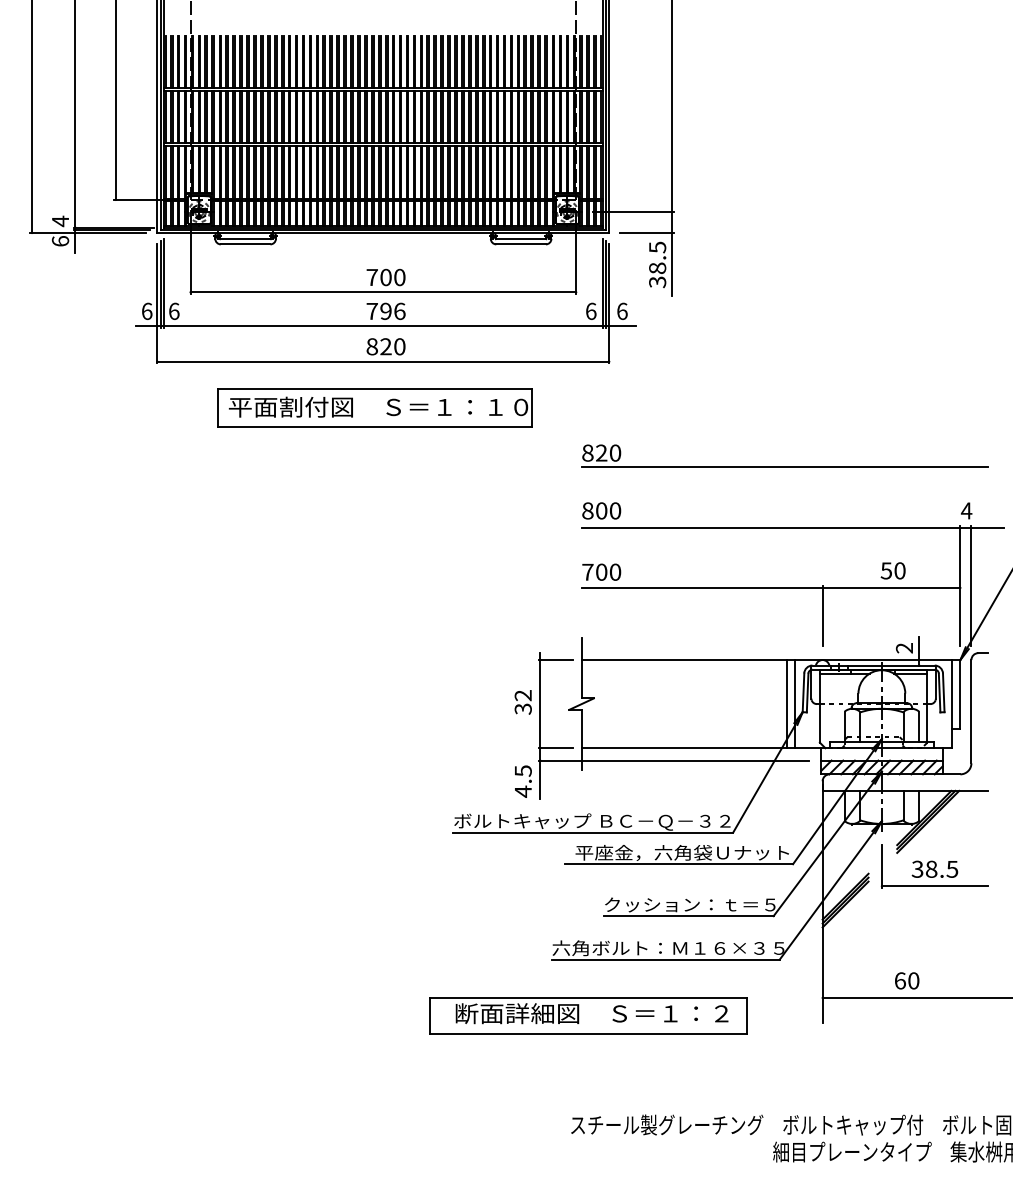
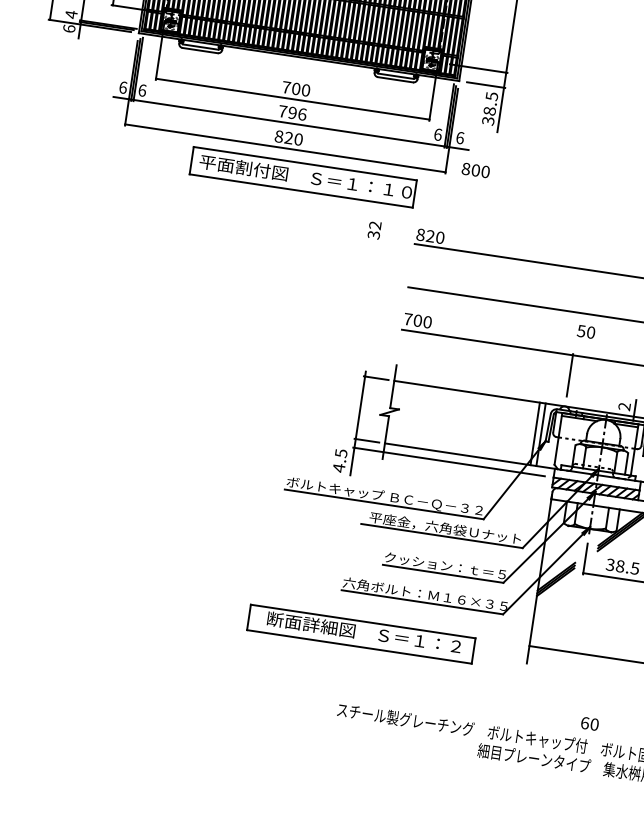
part: (374, 407) -> (302, 176), moved
text: (601, 510) -> (475, 170), moved
text: (892, 570) -> (585, 331), moved
text: (522, 702) -> (374, 230), moved
text: (907, 980) -> (590, 723), moved

